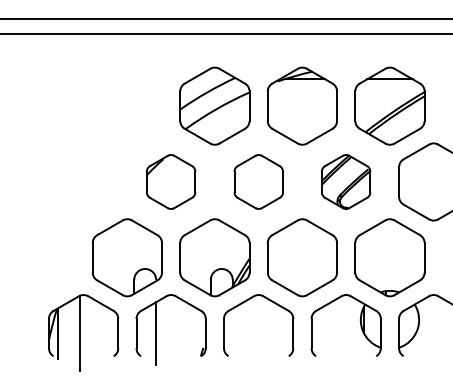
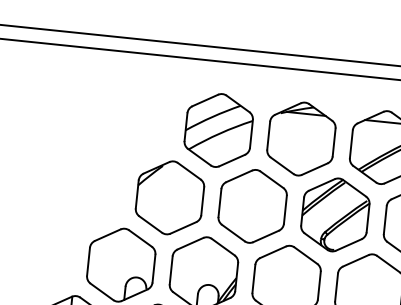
part: (170, 181) -> (169, 197), size x1.43
part: (258, 181) -> (252, 205), size x1.43
part: (345, 181) -> (334, 214), size x1.43

